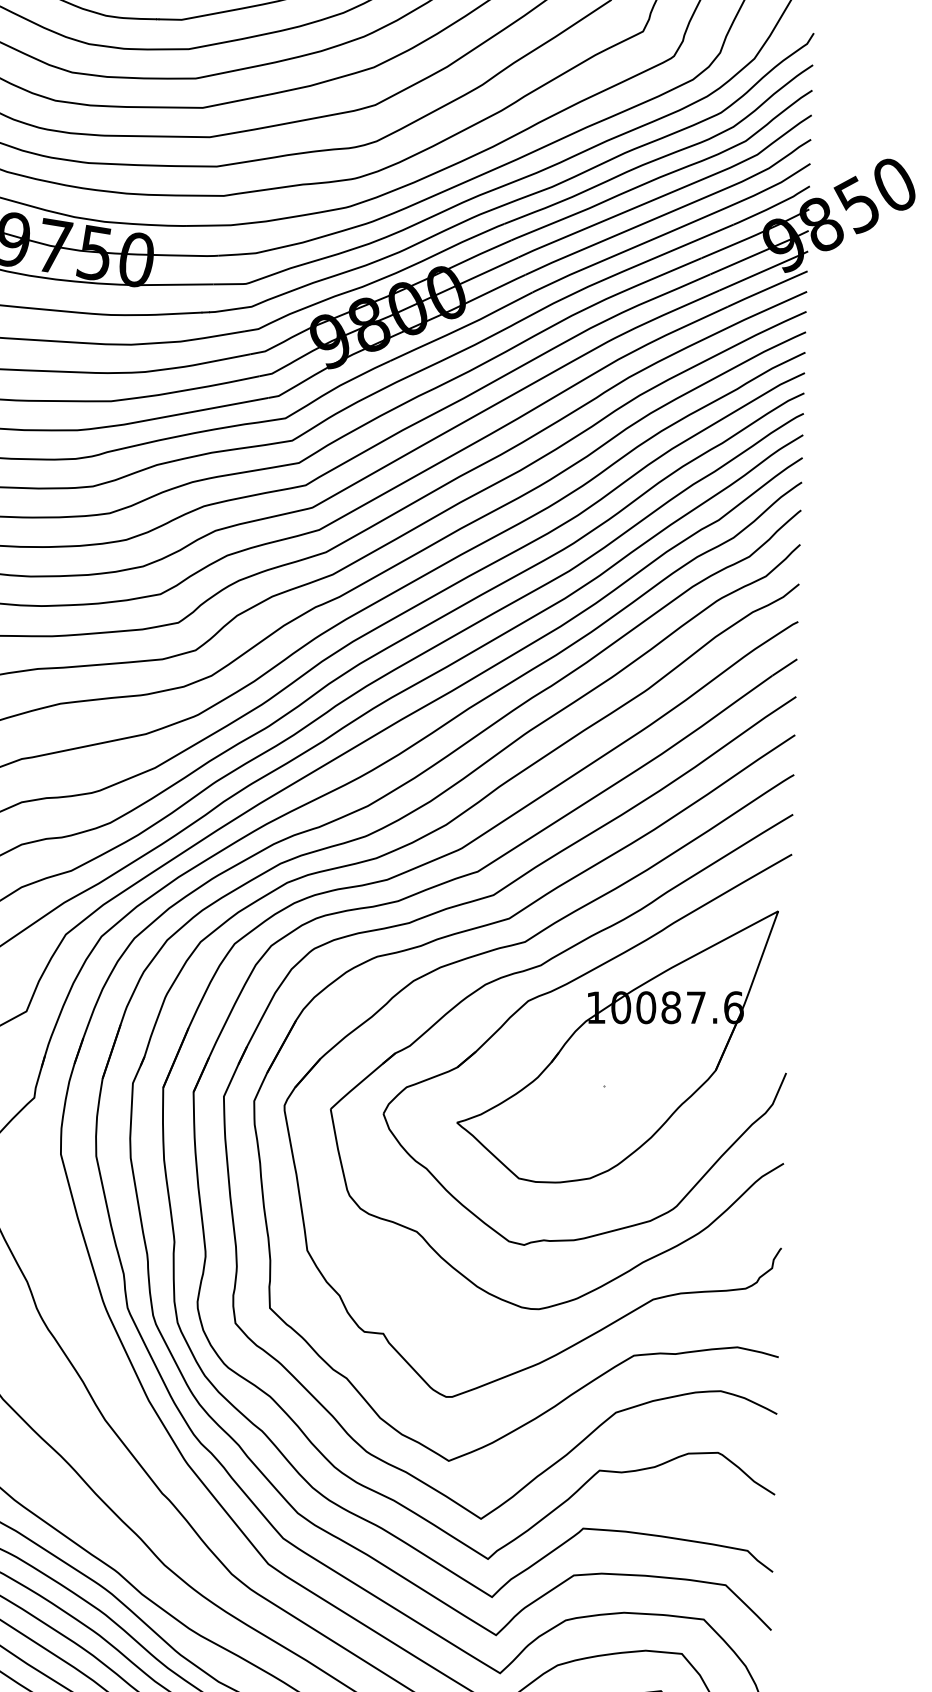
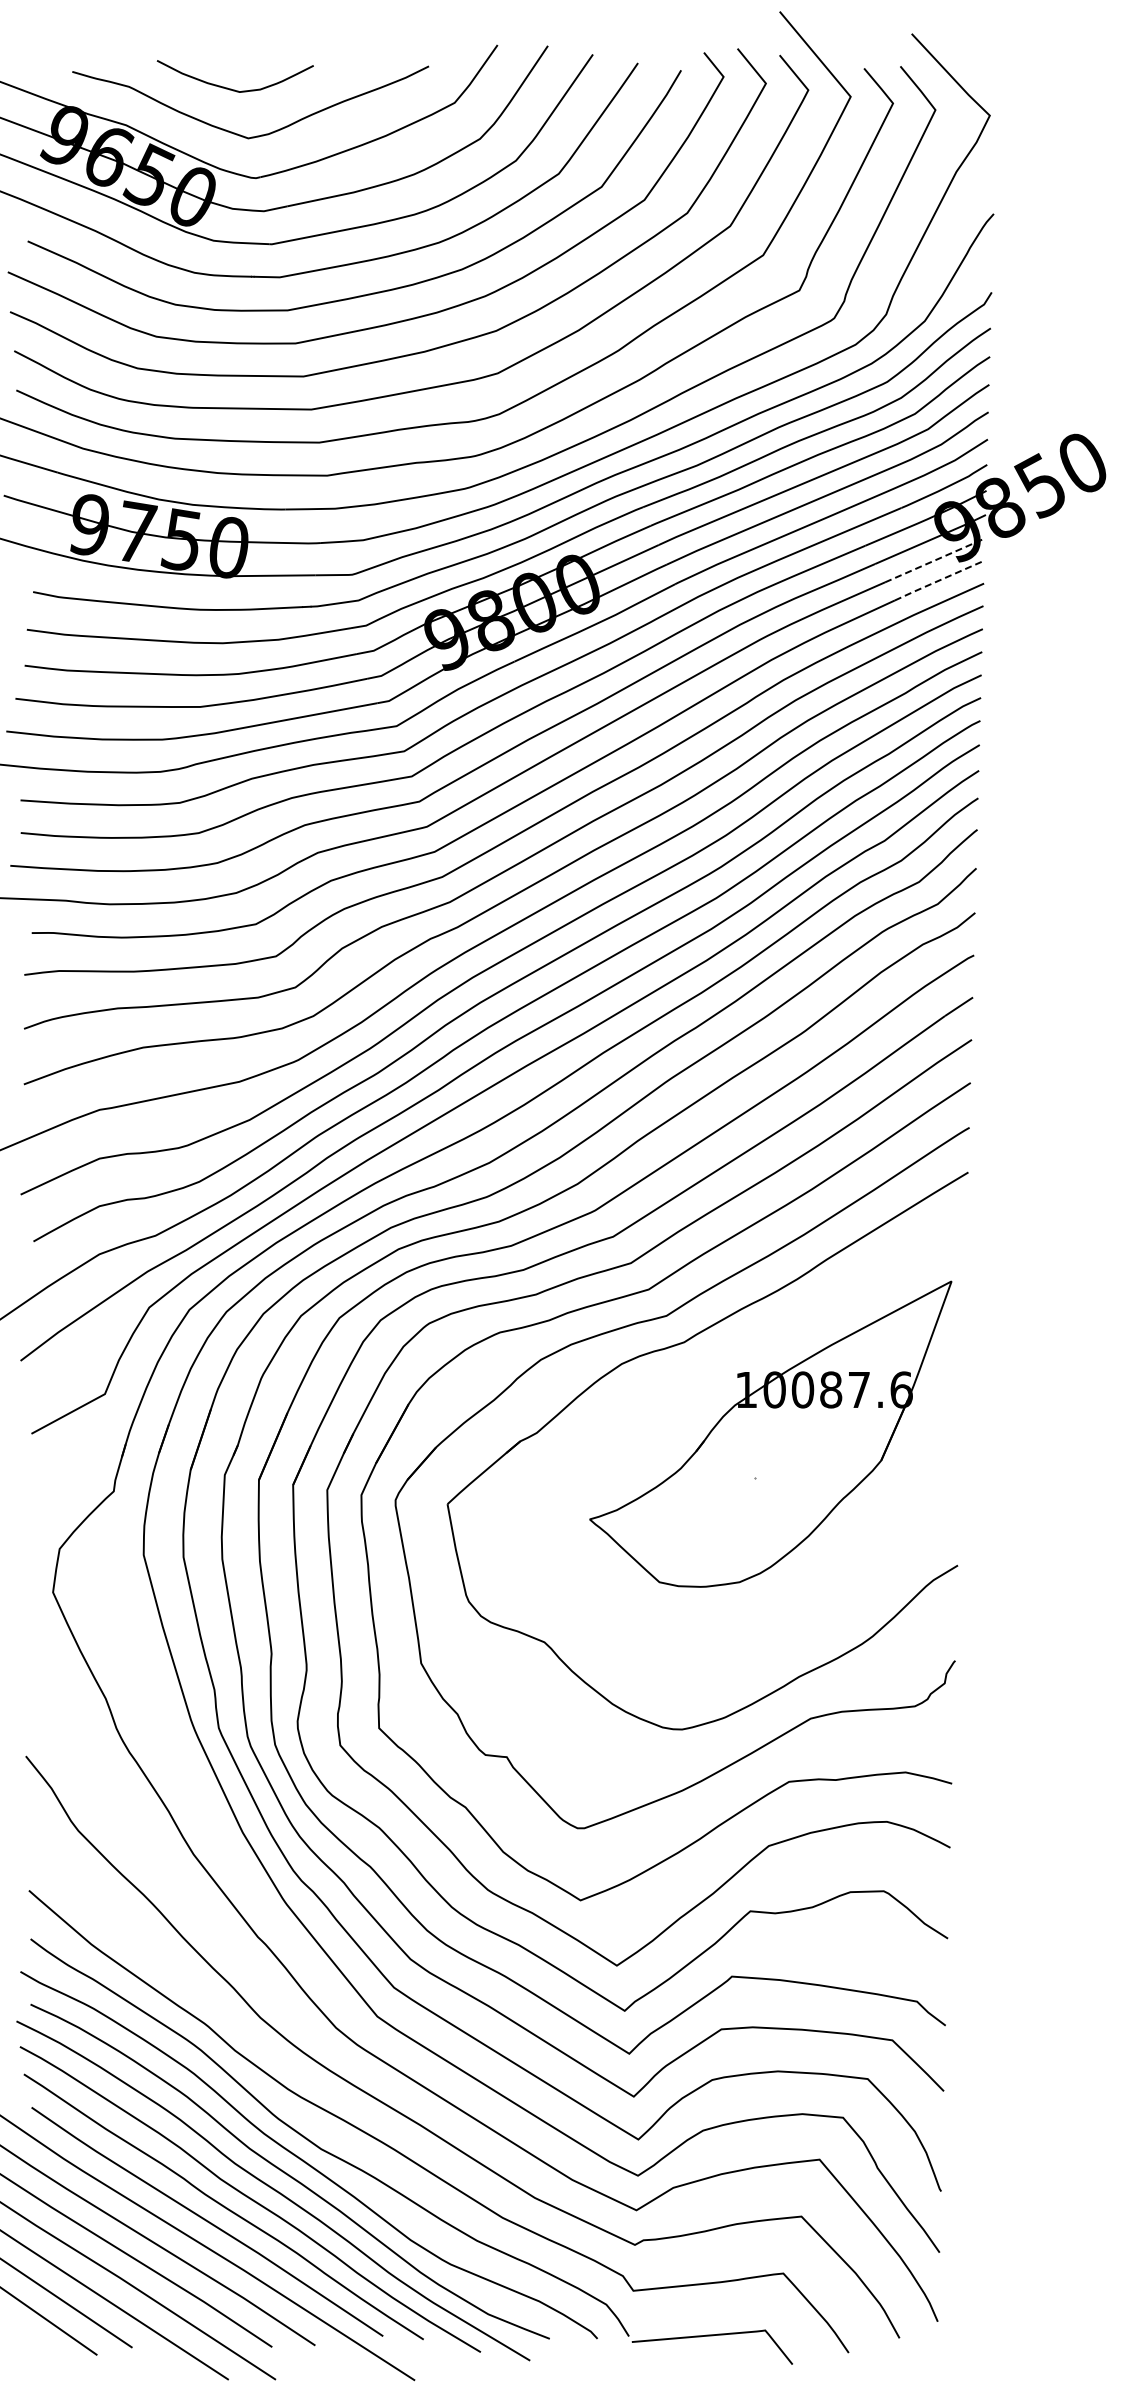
line: (763, 271) -> (935, 560), solid -> dashed
line: (767, 289) -> (939, 580), solid -> dashed
part: (557, 989) -> (703, 1369), removed

